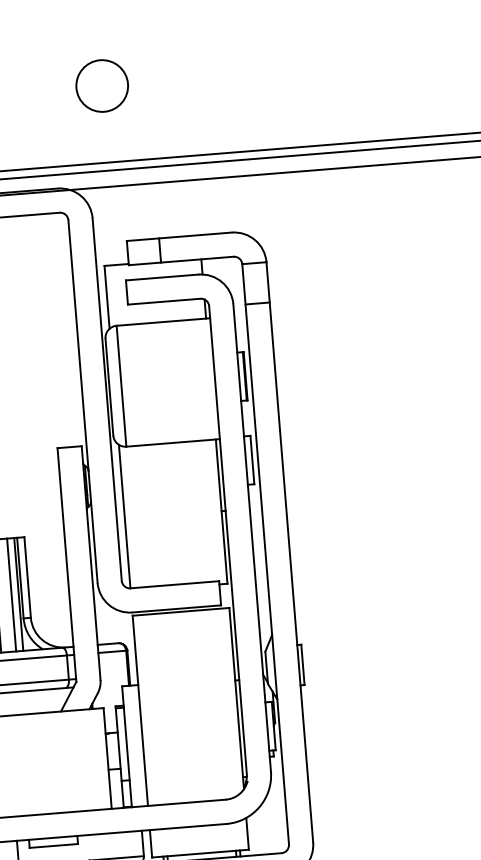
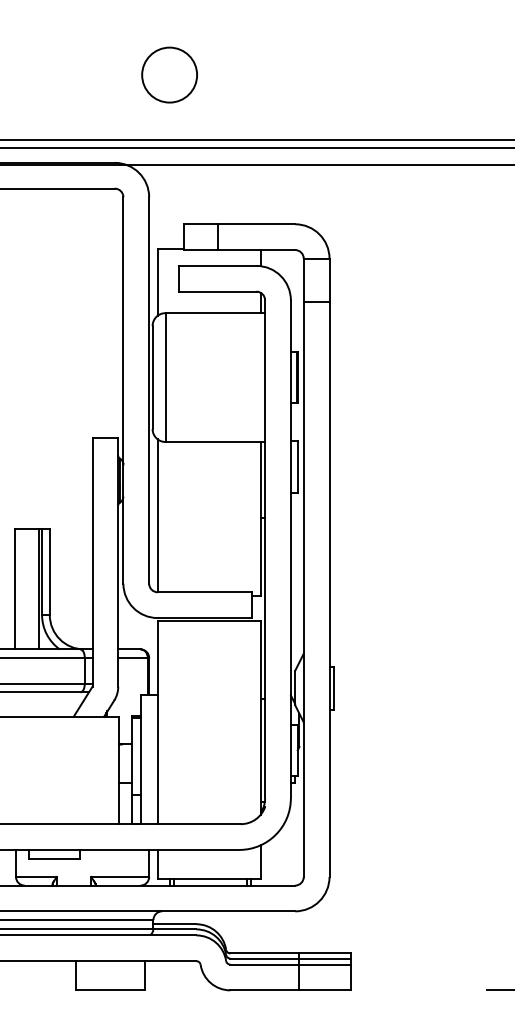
circle: (102, 85) -> (169, 74), moved
line: (11, 595) -> (31, 589), removed

